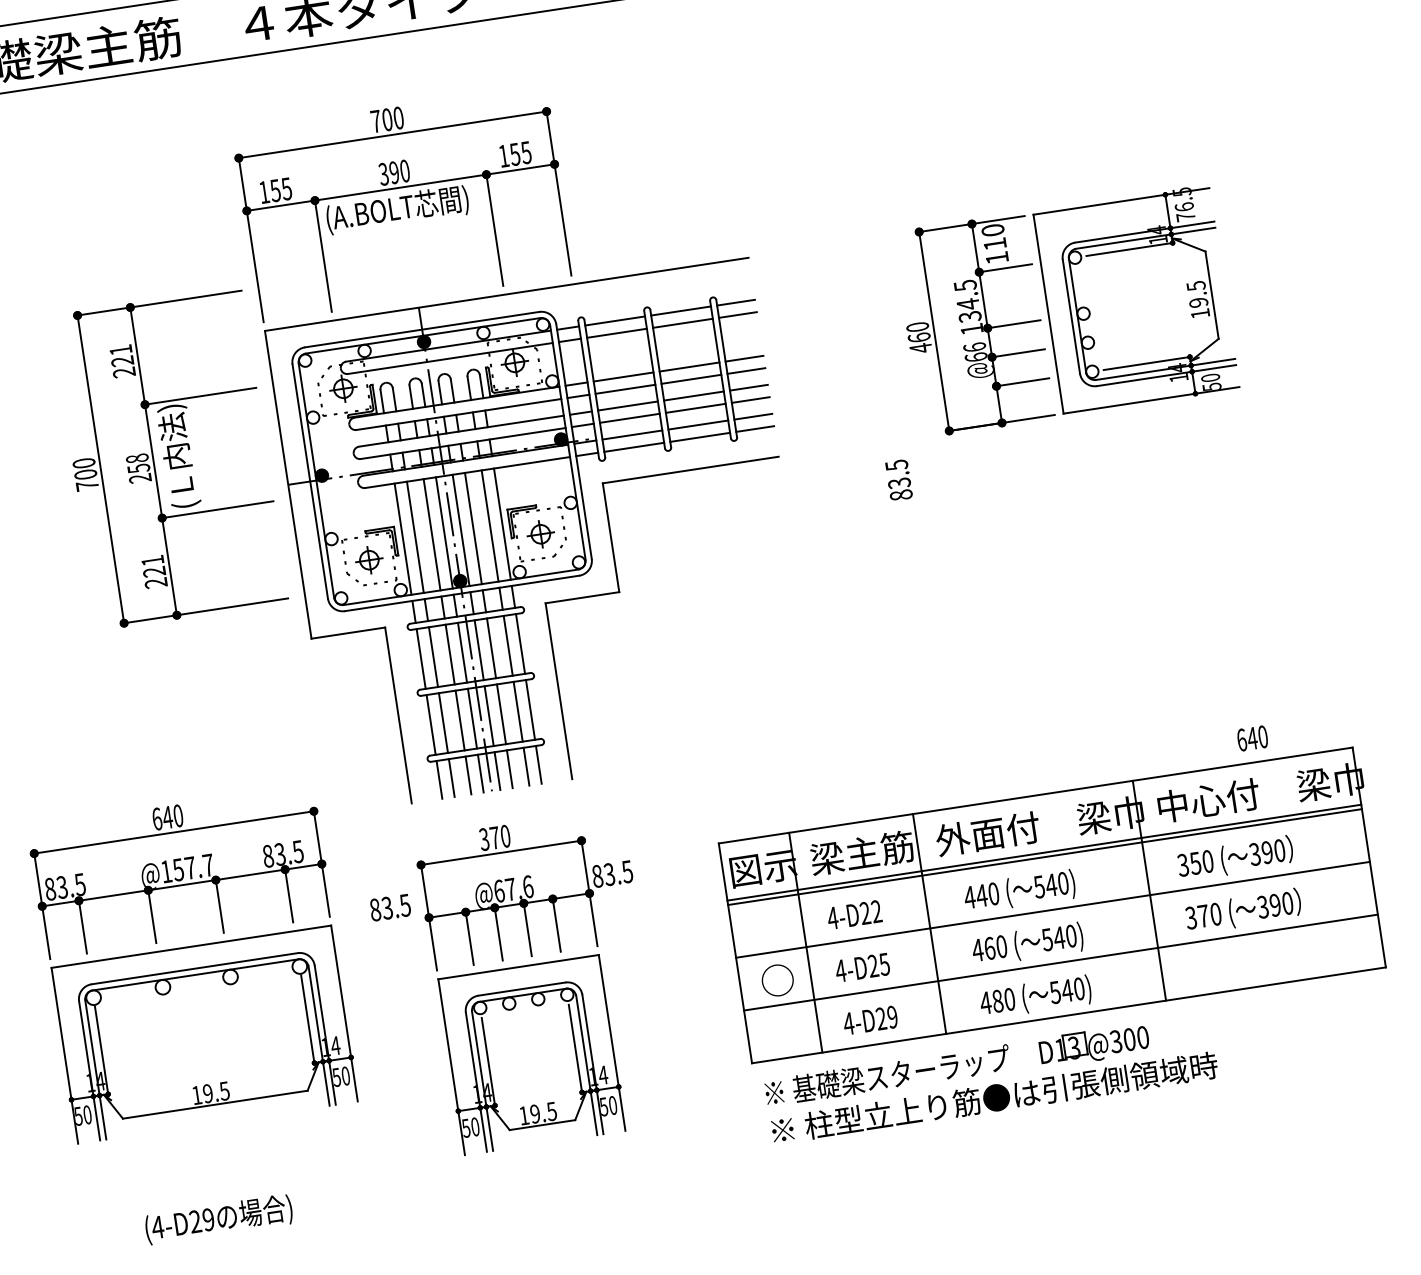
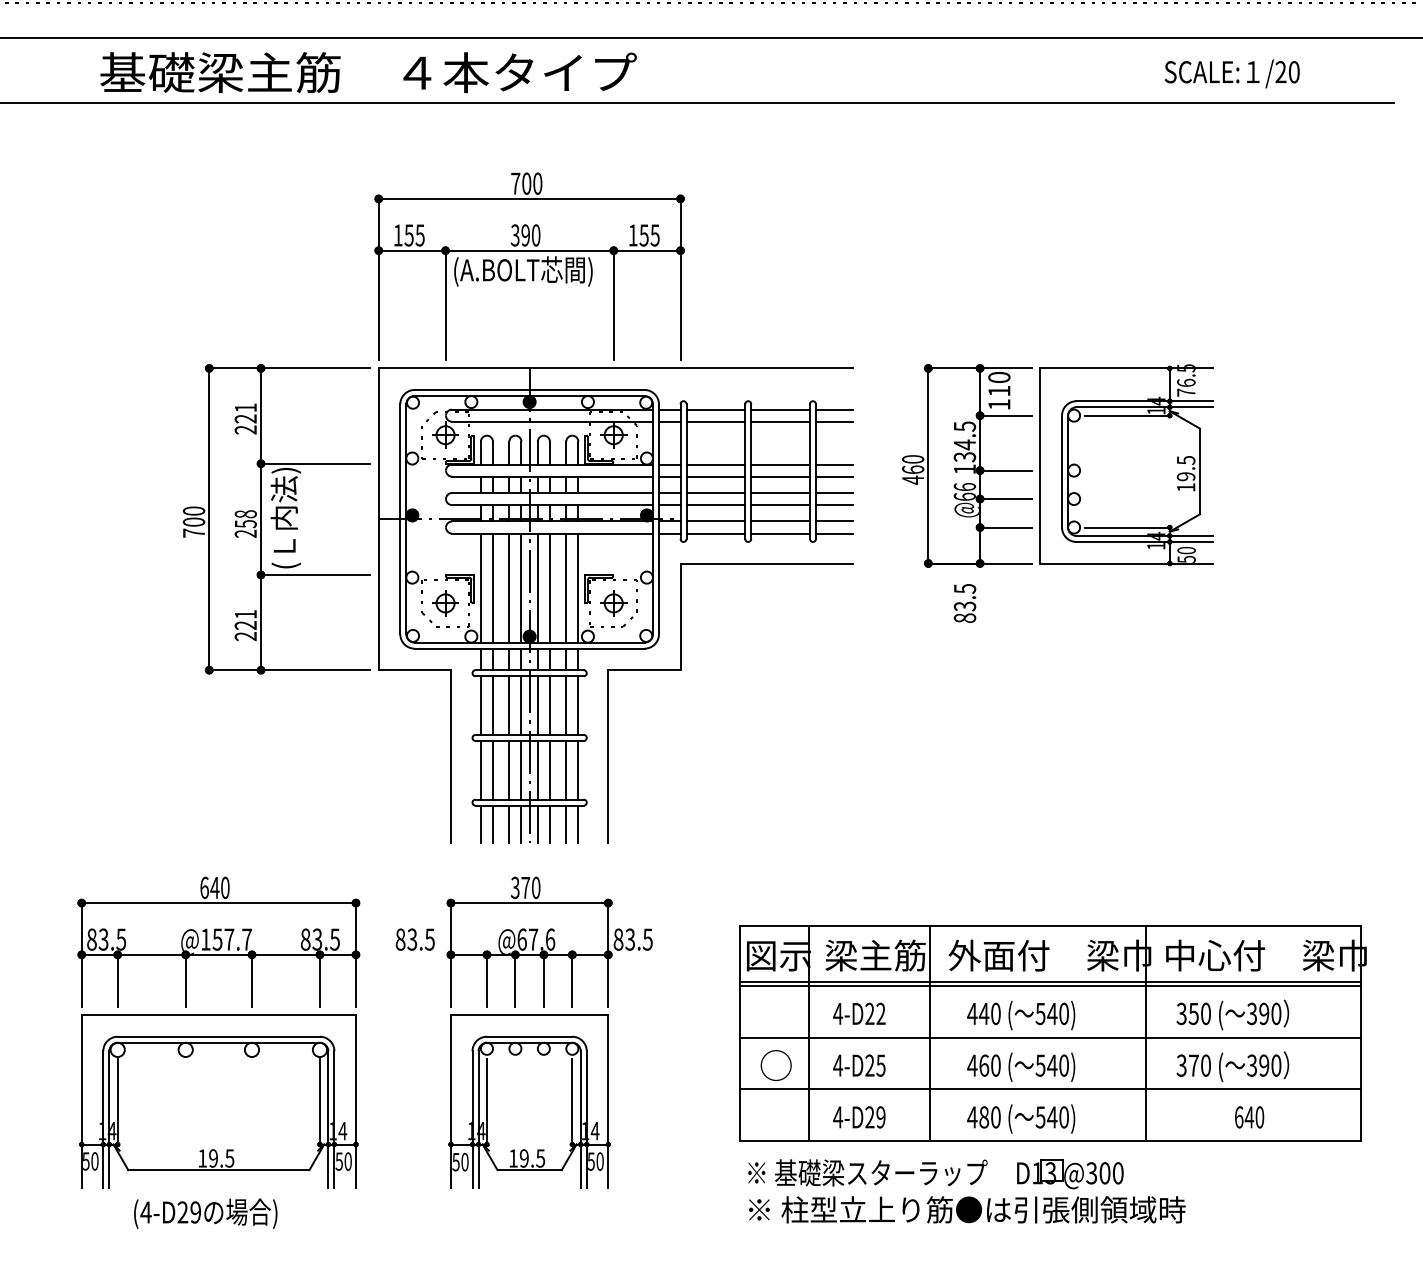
part: (1065, 311) -> (1057, 465), moved
part: (169, 459) -> (276, 519), moved
text: (1252, 738) -> (1249, 1117), moved
part: (193, 964) -> (218, 1032), moved

